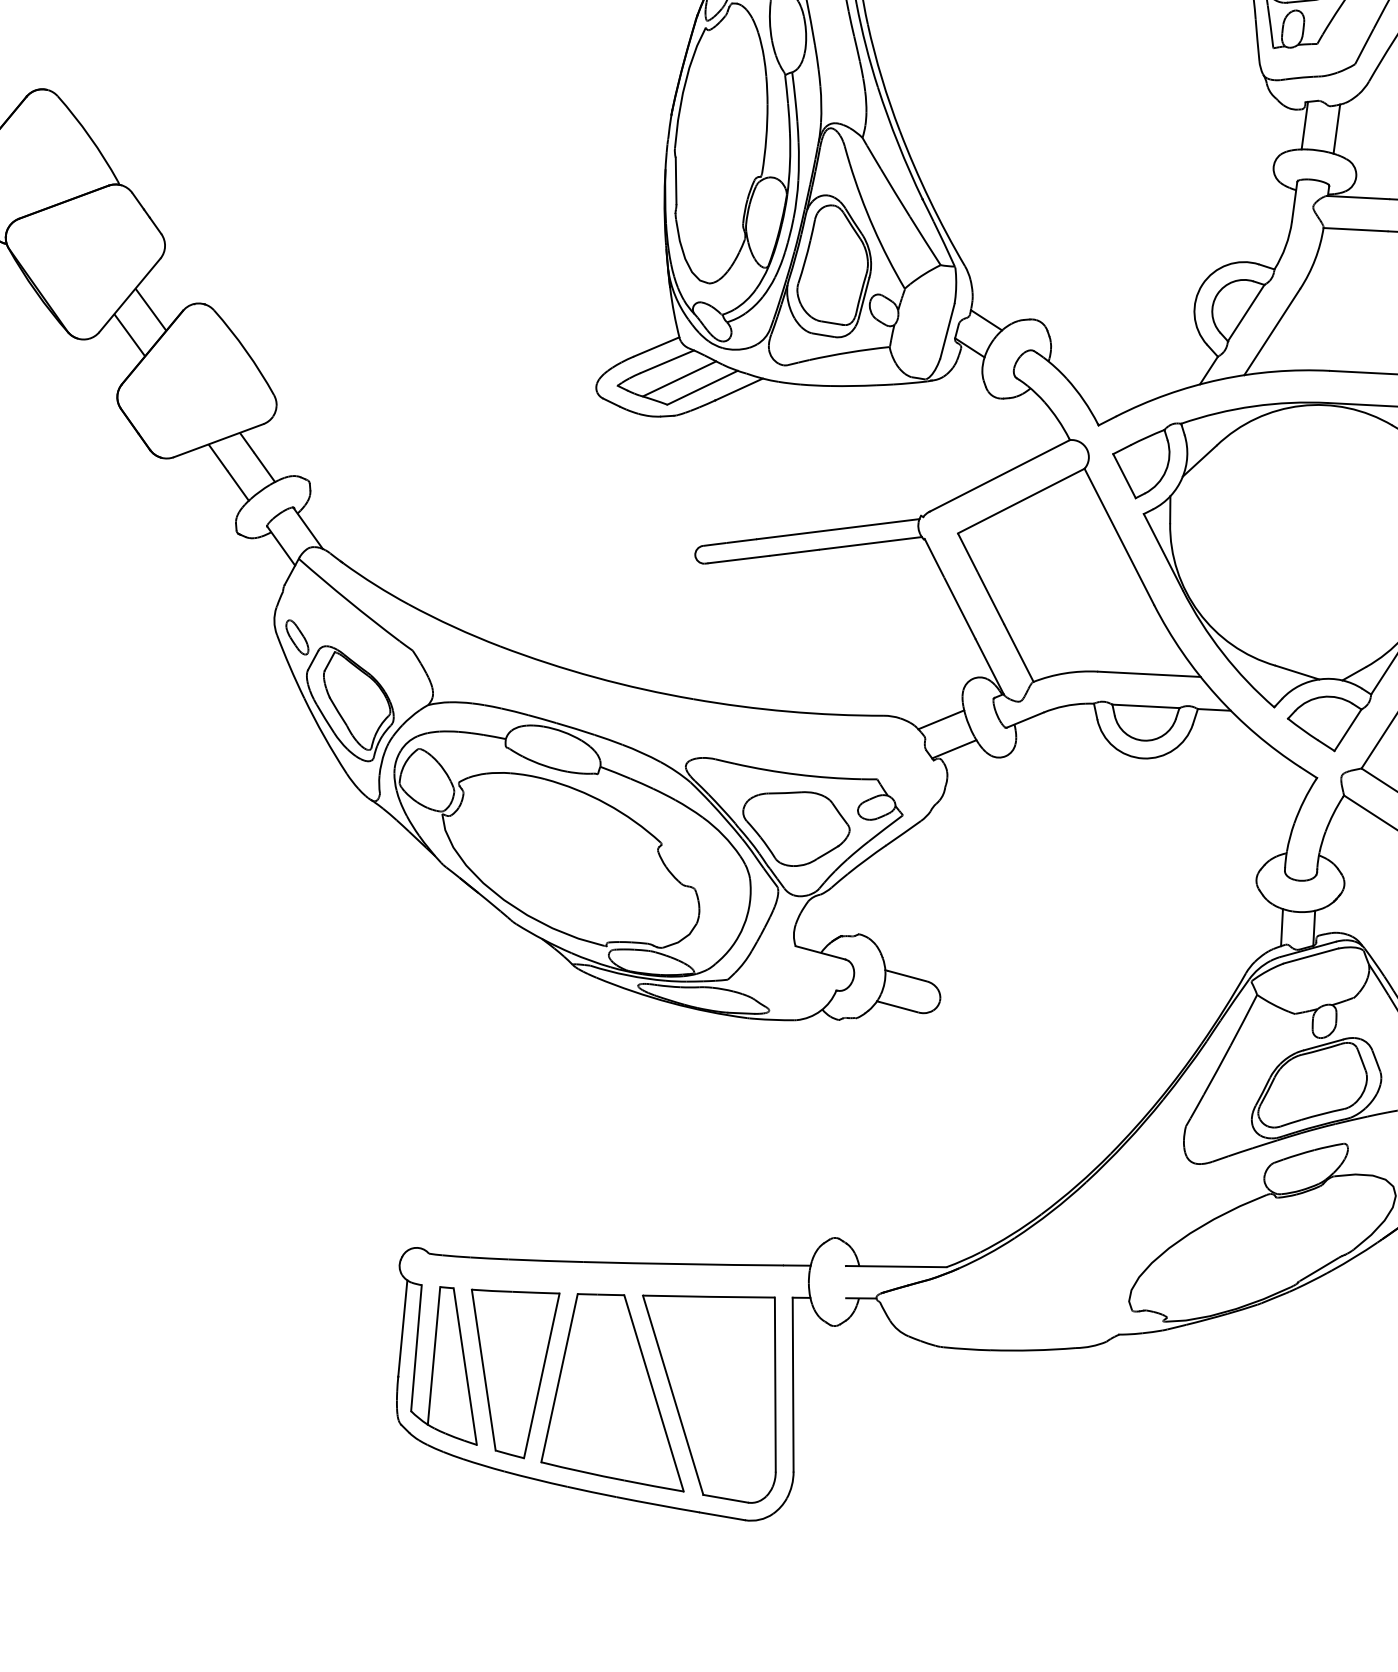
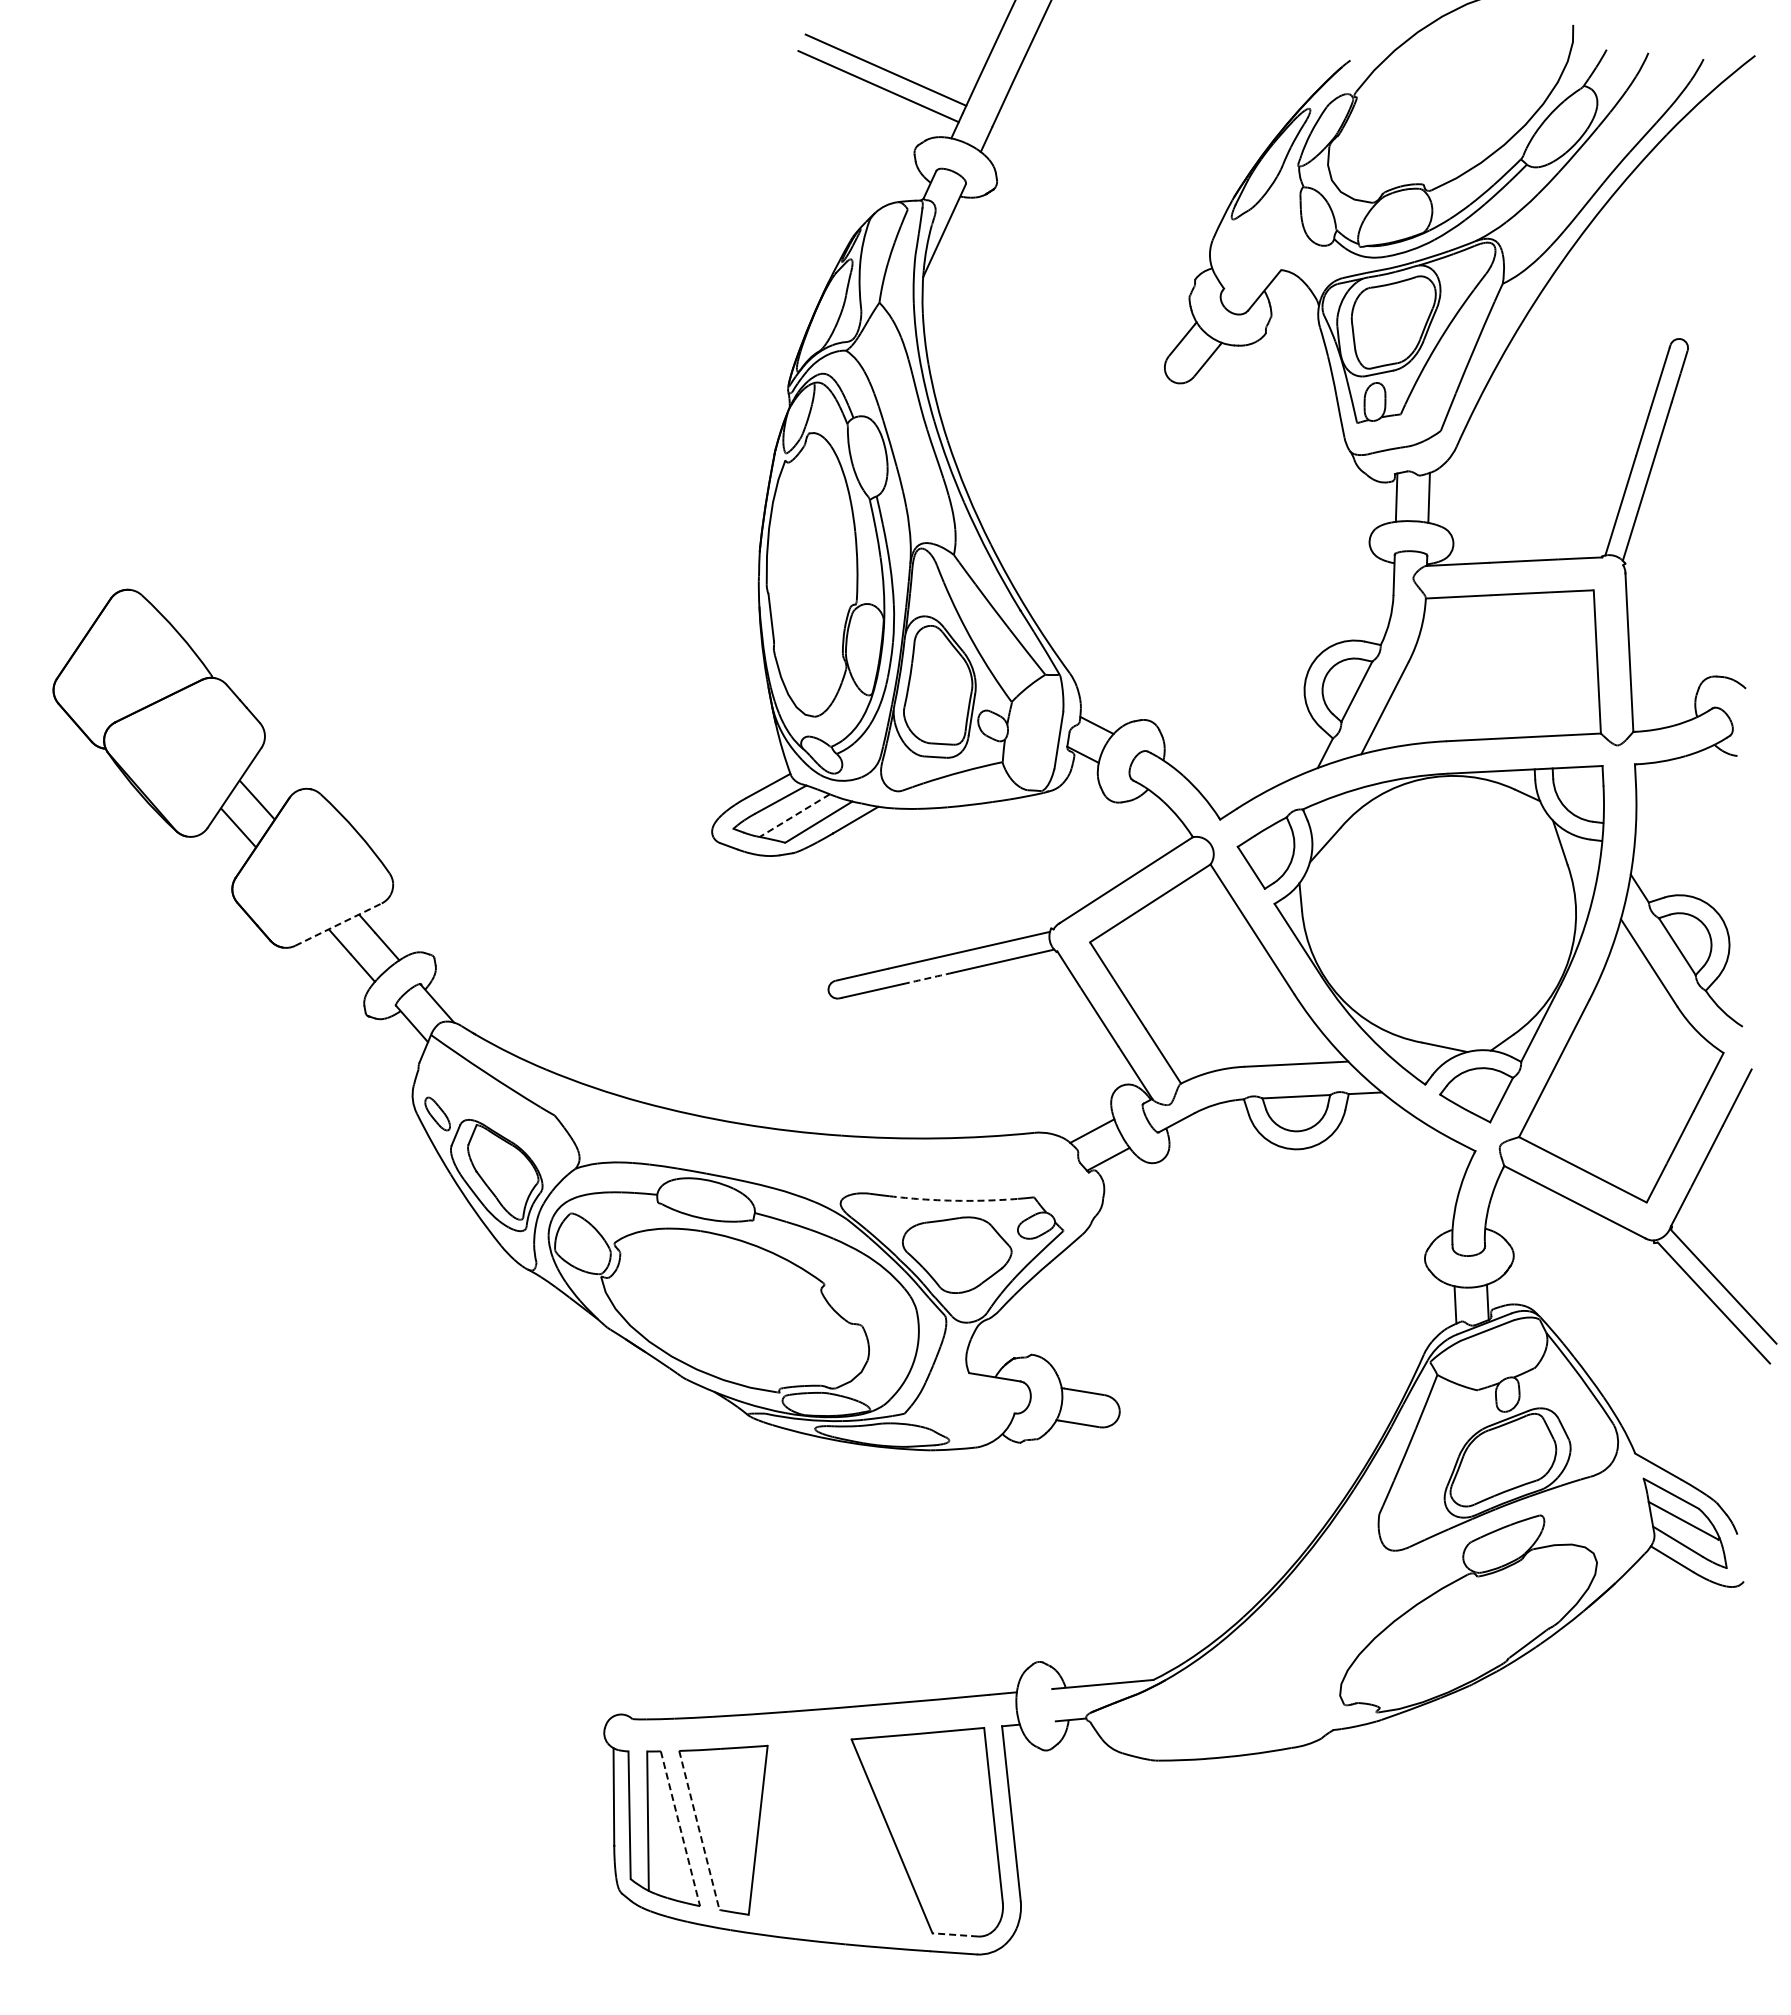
line: (679, 378) -> (794, 815), solid -> dashed
line: (218, 440) -> (338, 924), solid -> dashed
arc: (794, 552) -> (927, 978), solid -> dashed
arc: (797, 774) -> (953, 1200), solid -> dashed
line: (465, 1366) -> (680, 1828), solid -> dashed
line: (483, 1370) -> (699, 1830), solid -> dashed
part: (621, 1390) -> (839, 1836), removed
line: (725, 1498) -> (955, 1934), solid -> dashed

